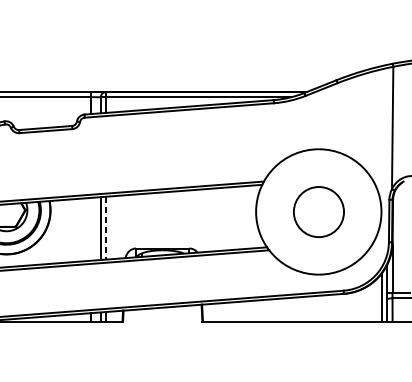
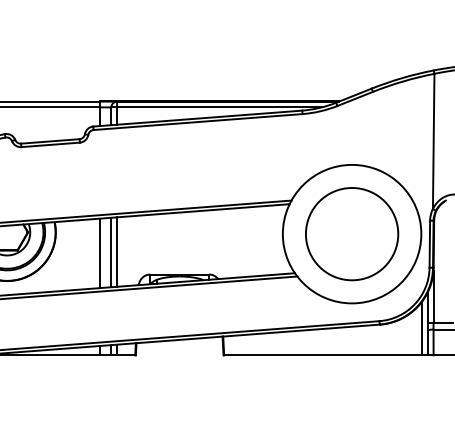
circle: (319, 212) -> (352, 234), size x1.67
line: (106, 228) -> (117, 252), dashed -> solid
line: (91, 229) -> (100, 253), added

